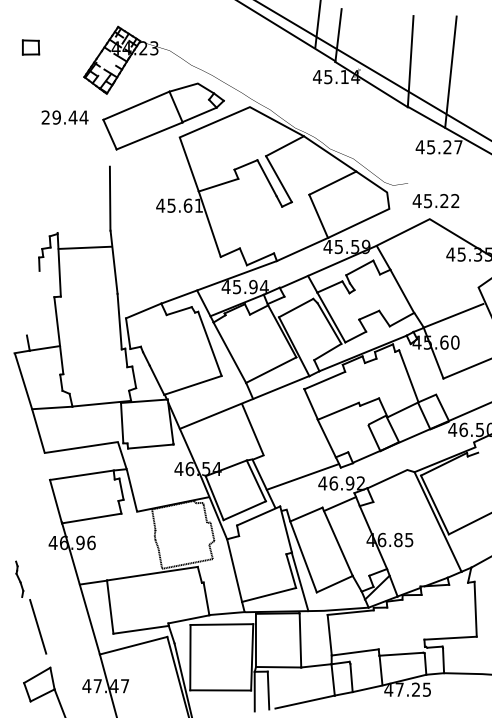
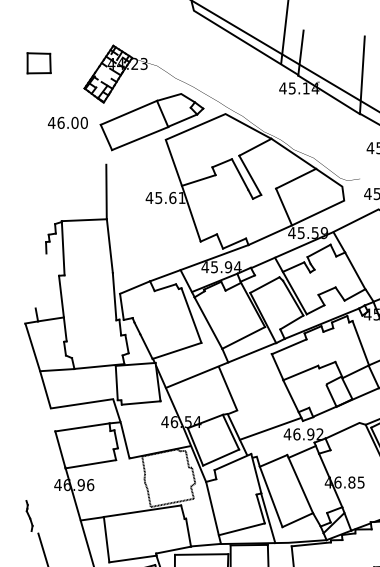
part: (30, 47) -> (38, 63), size x1.67
text: (64, 117) -> (67, 122), 29.44 -> 46.00
line: (84, 247) -> (83, 219), moved

